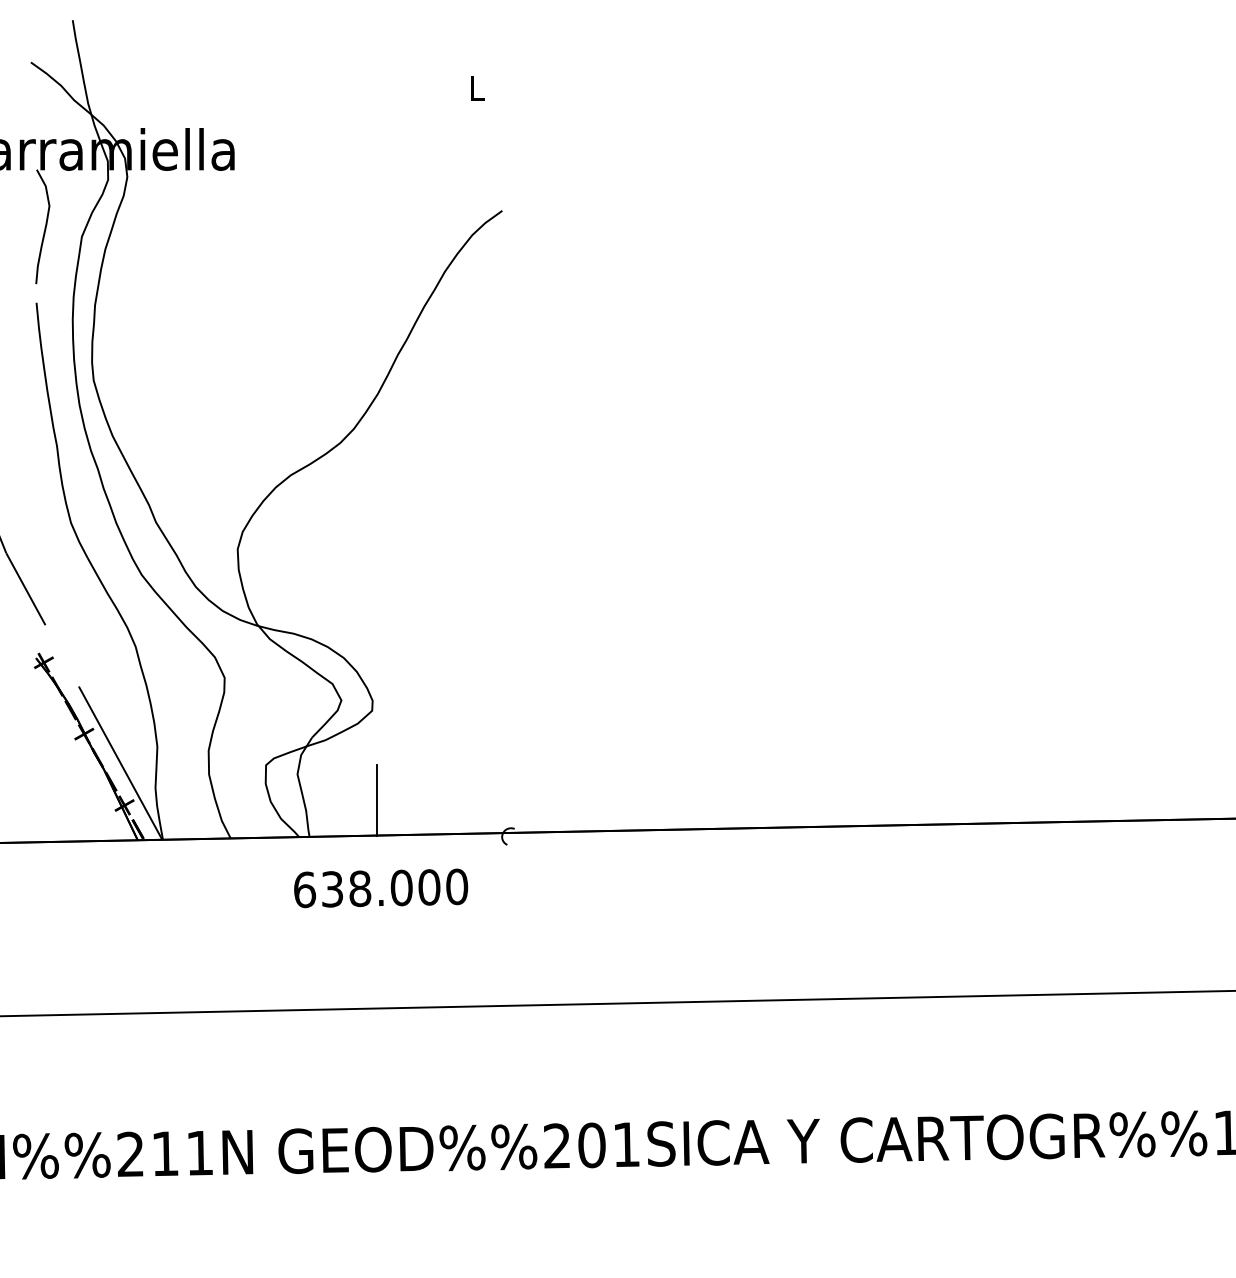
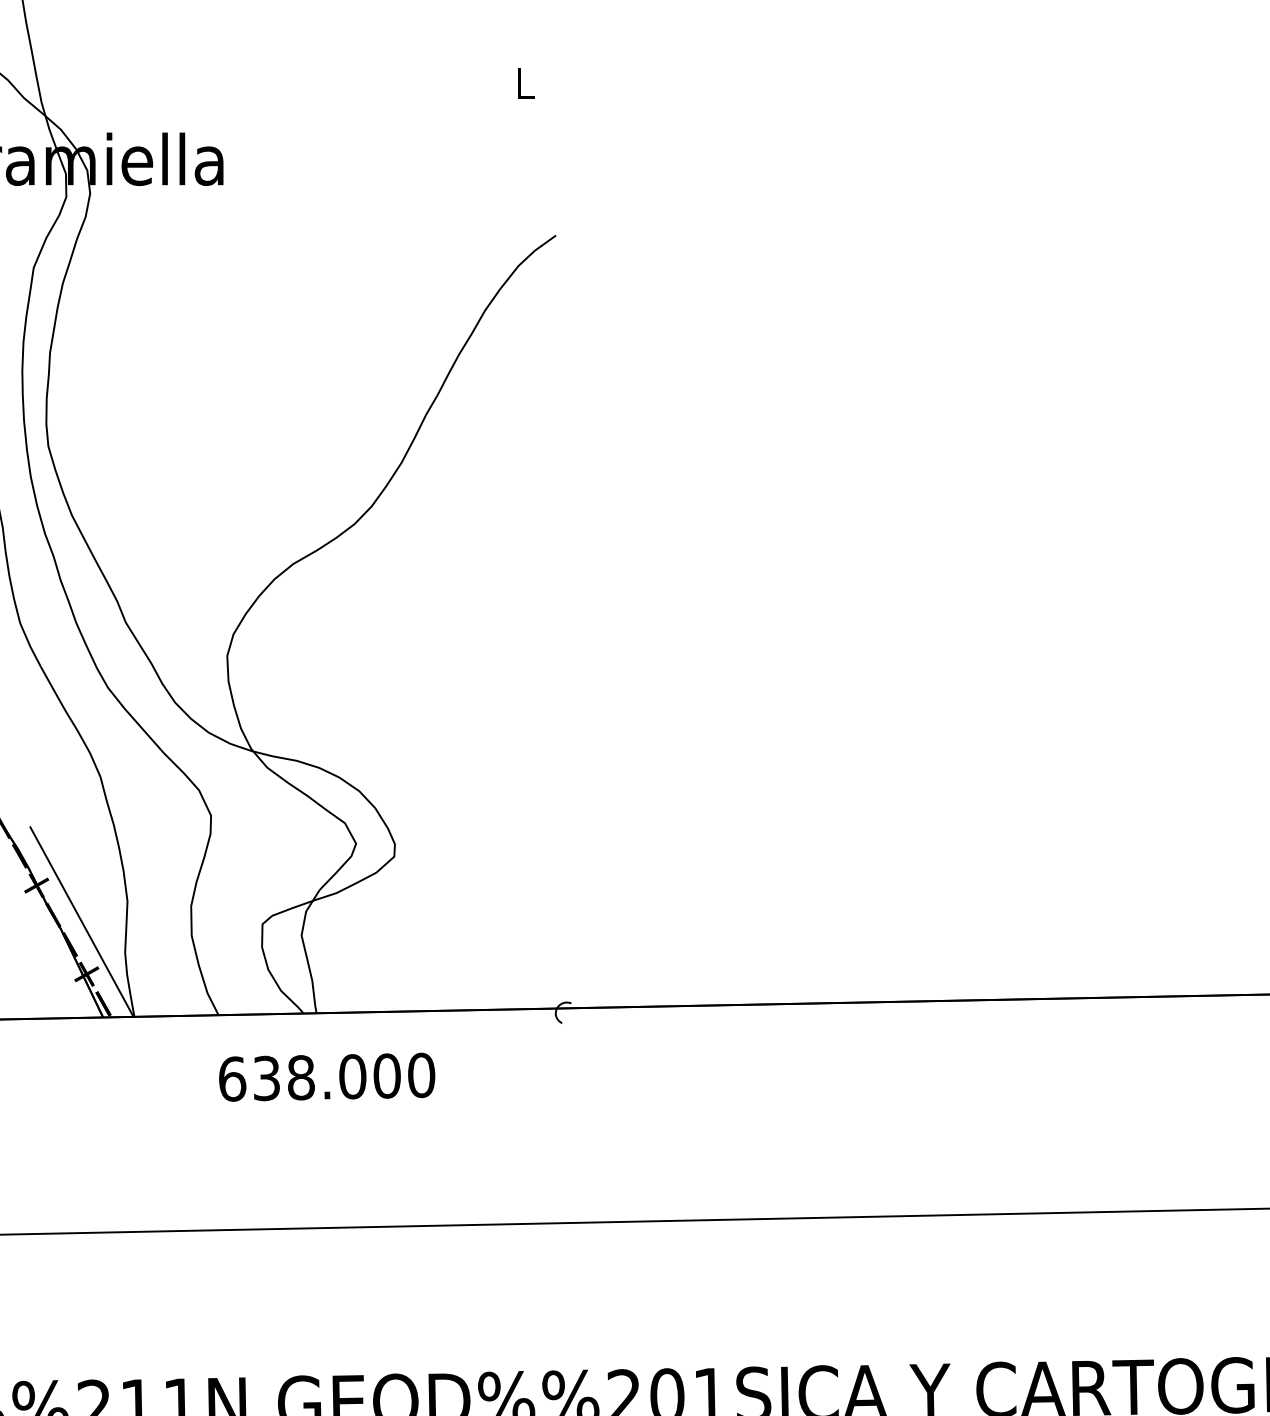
line: (376, 800) -> (399, 968), removed
text: (381, 888) -> (327, 1077), moved

